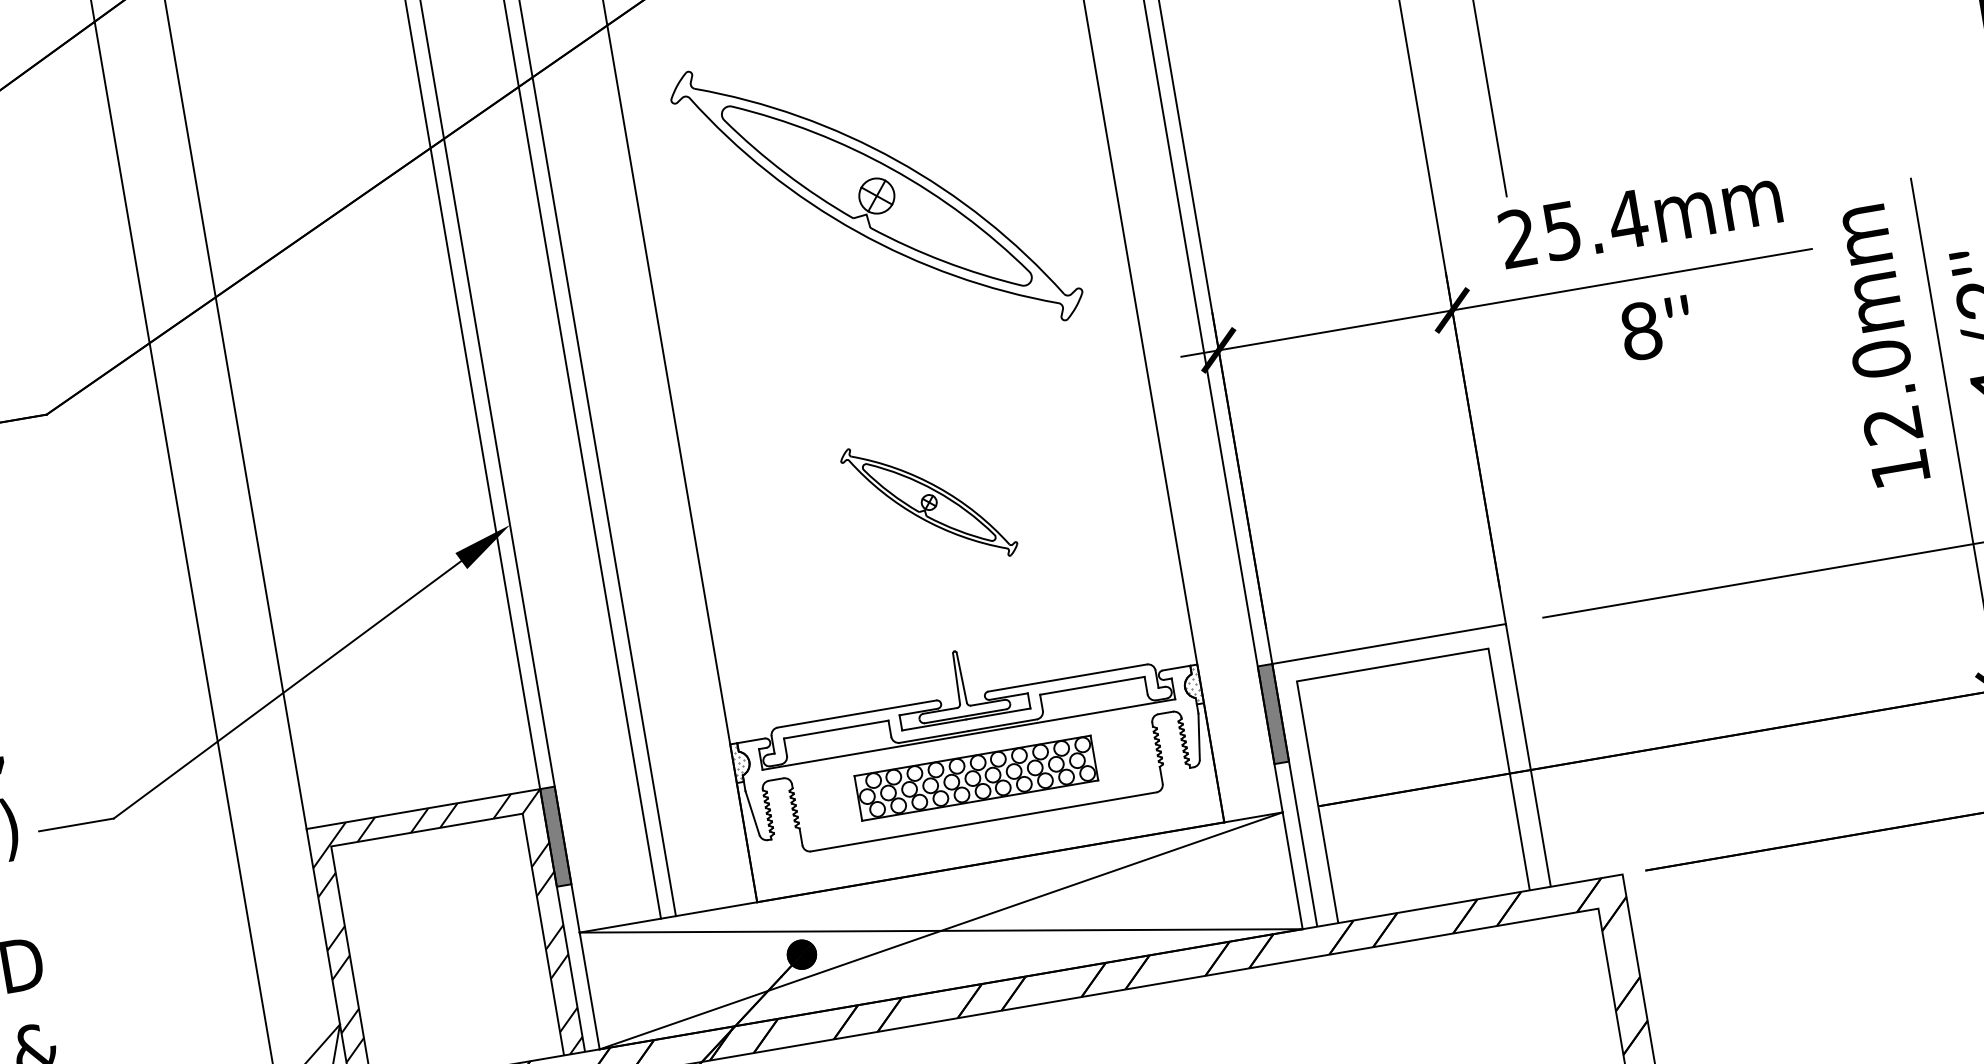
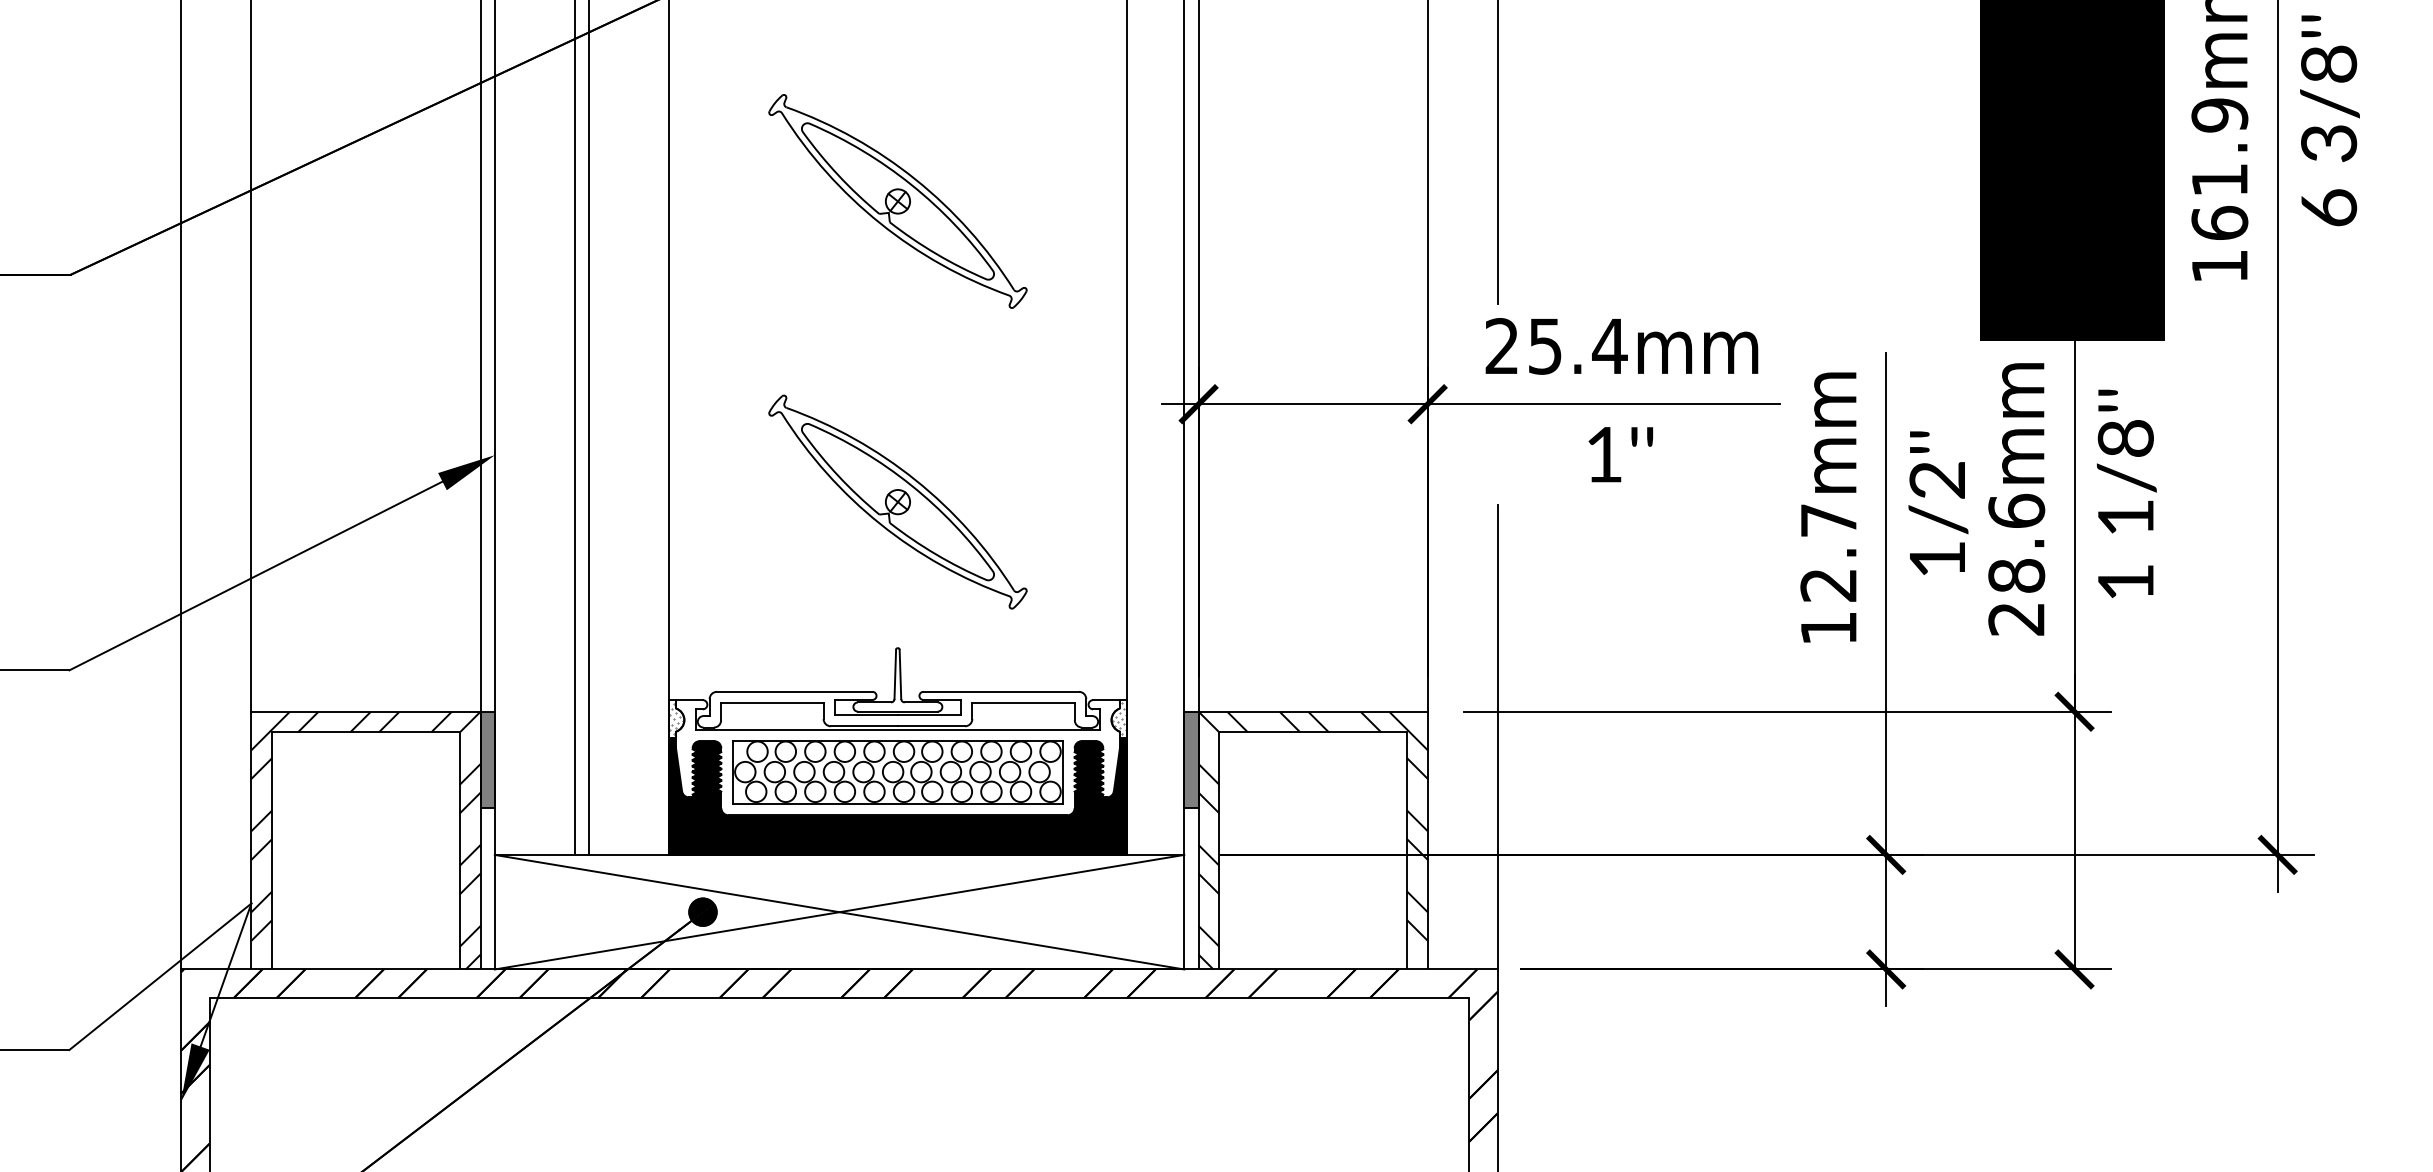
part: (876, 196) -> (897, 201), size x0.71
text: (1640, 331) -> (1603, 454), 8''\f] -> 1''\f]
text: (1881, 359) -> (1828, 520), 12.0mm -> 12.7mm
part: (928, 502) -> (897, 501), size x1.67
line: (1582, 637) -> (1498, 737), added
hatch: (1410, 775) -> (1312, 840), added
part: (975, 778) -> (897, 772), size x1.43
fill: (980, 802) -> (897, 796), added

